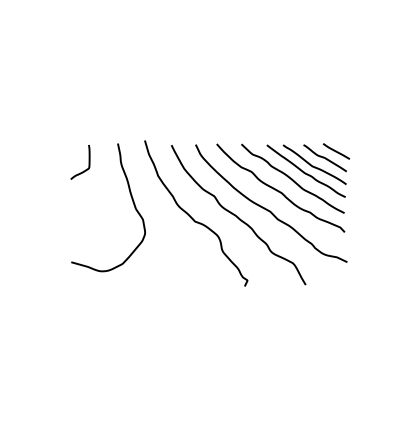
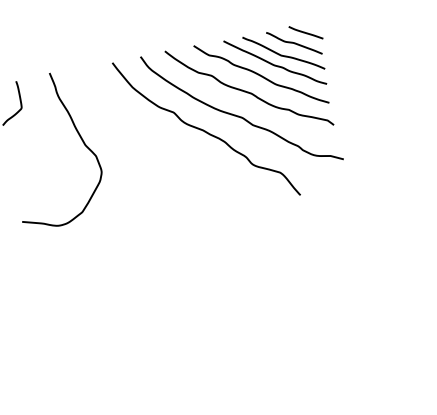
curve: (192, 217) -> (153, 142), removed

